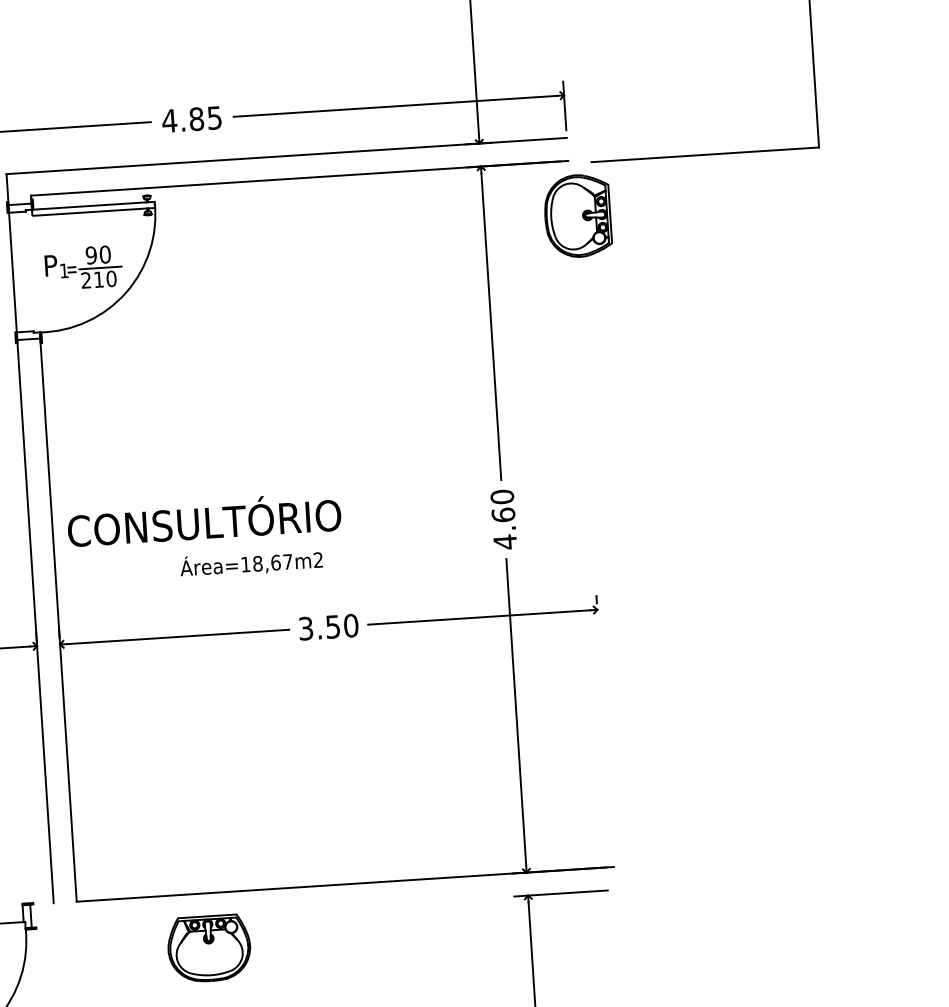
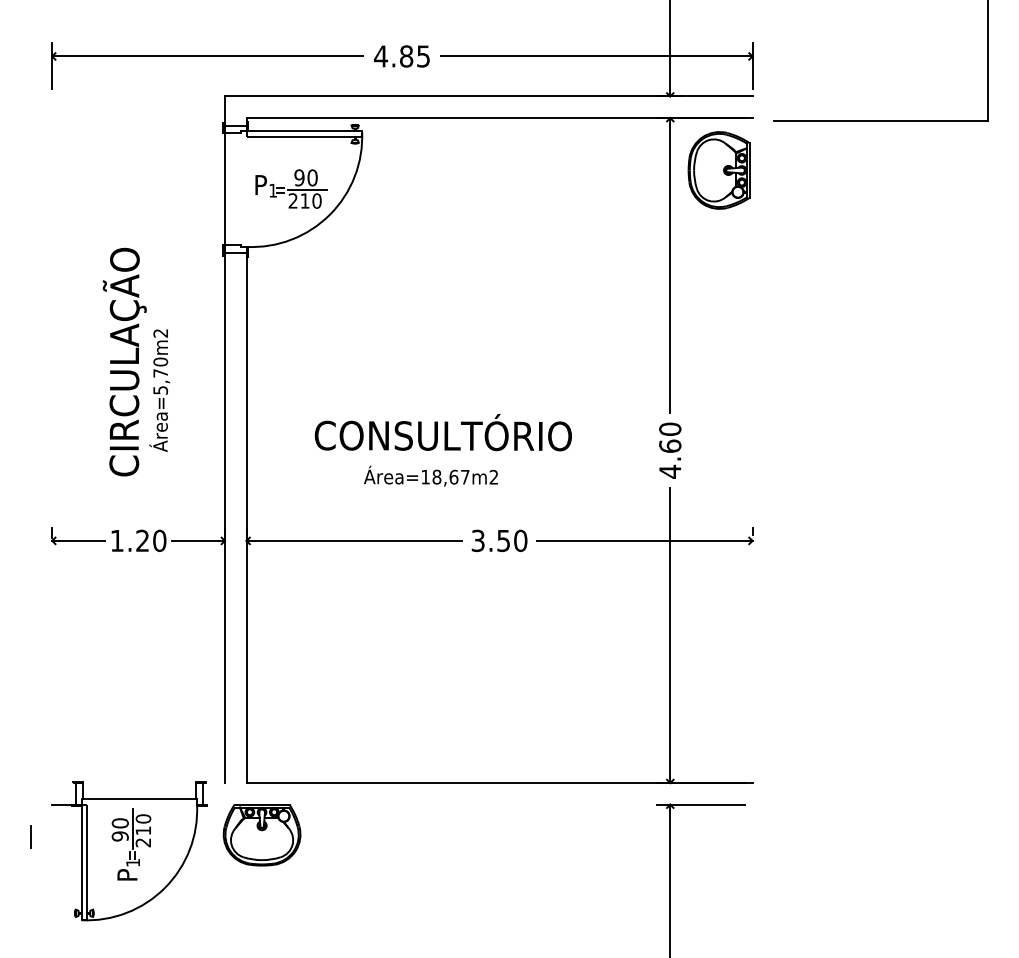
part: (577, 216) -> (718, 170), moved
text: (203, 519) -> (442, 432), moved
part: (208, 949) -> (261, 835), moved

